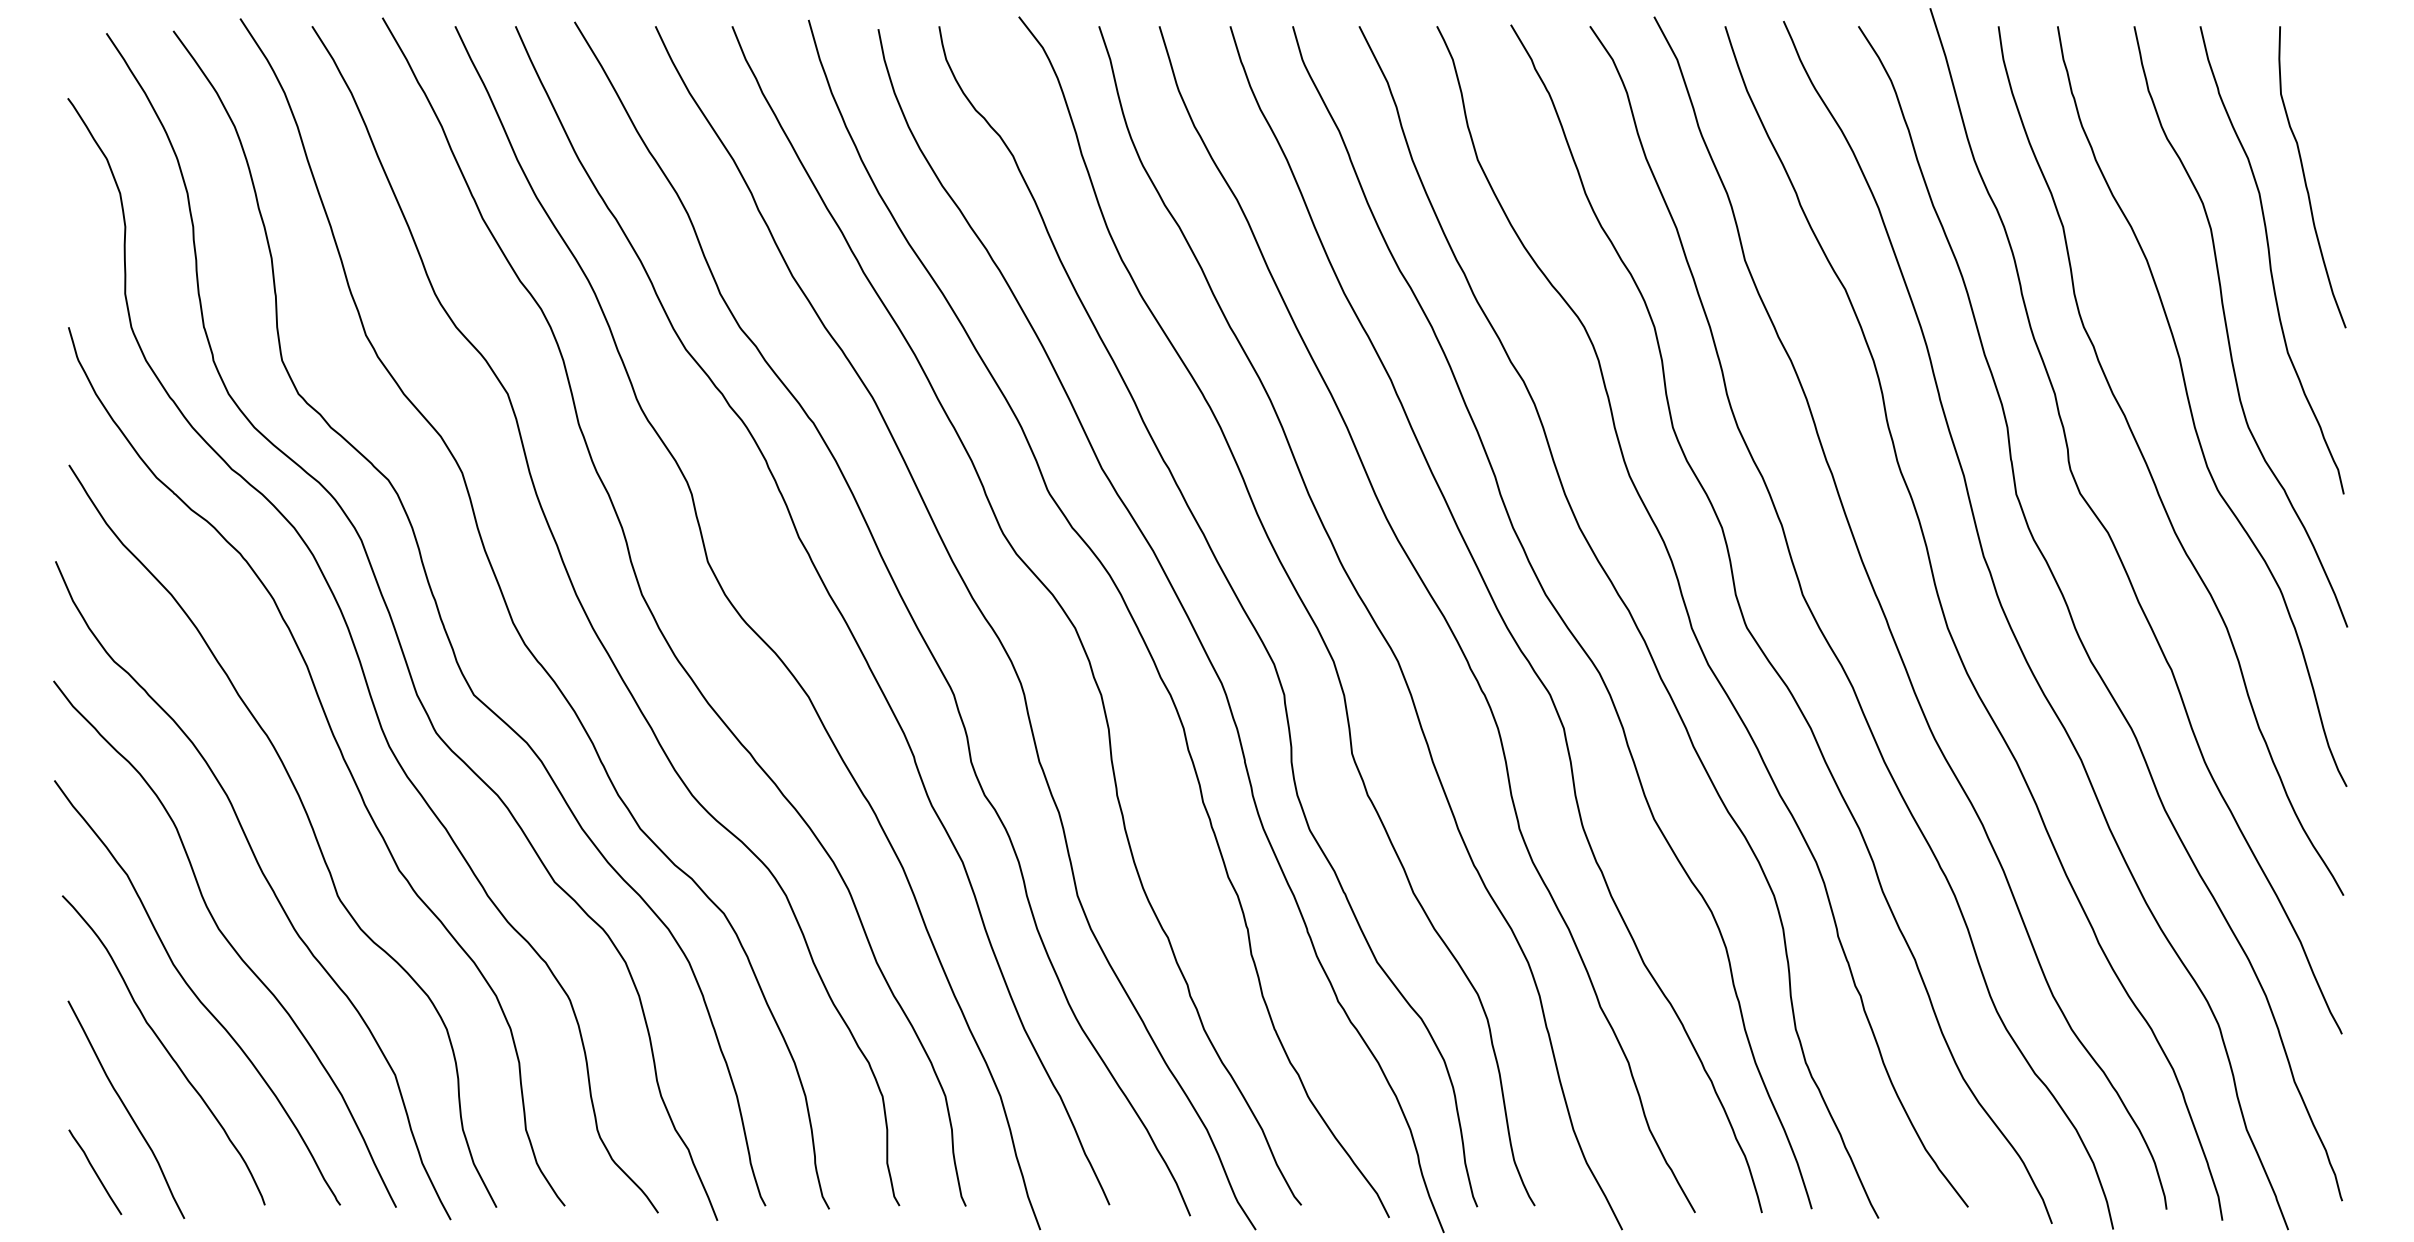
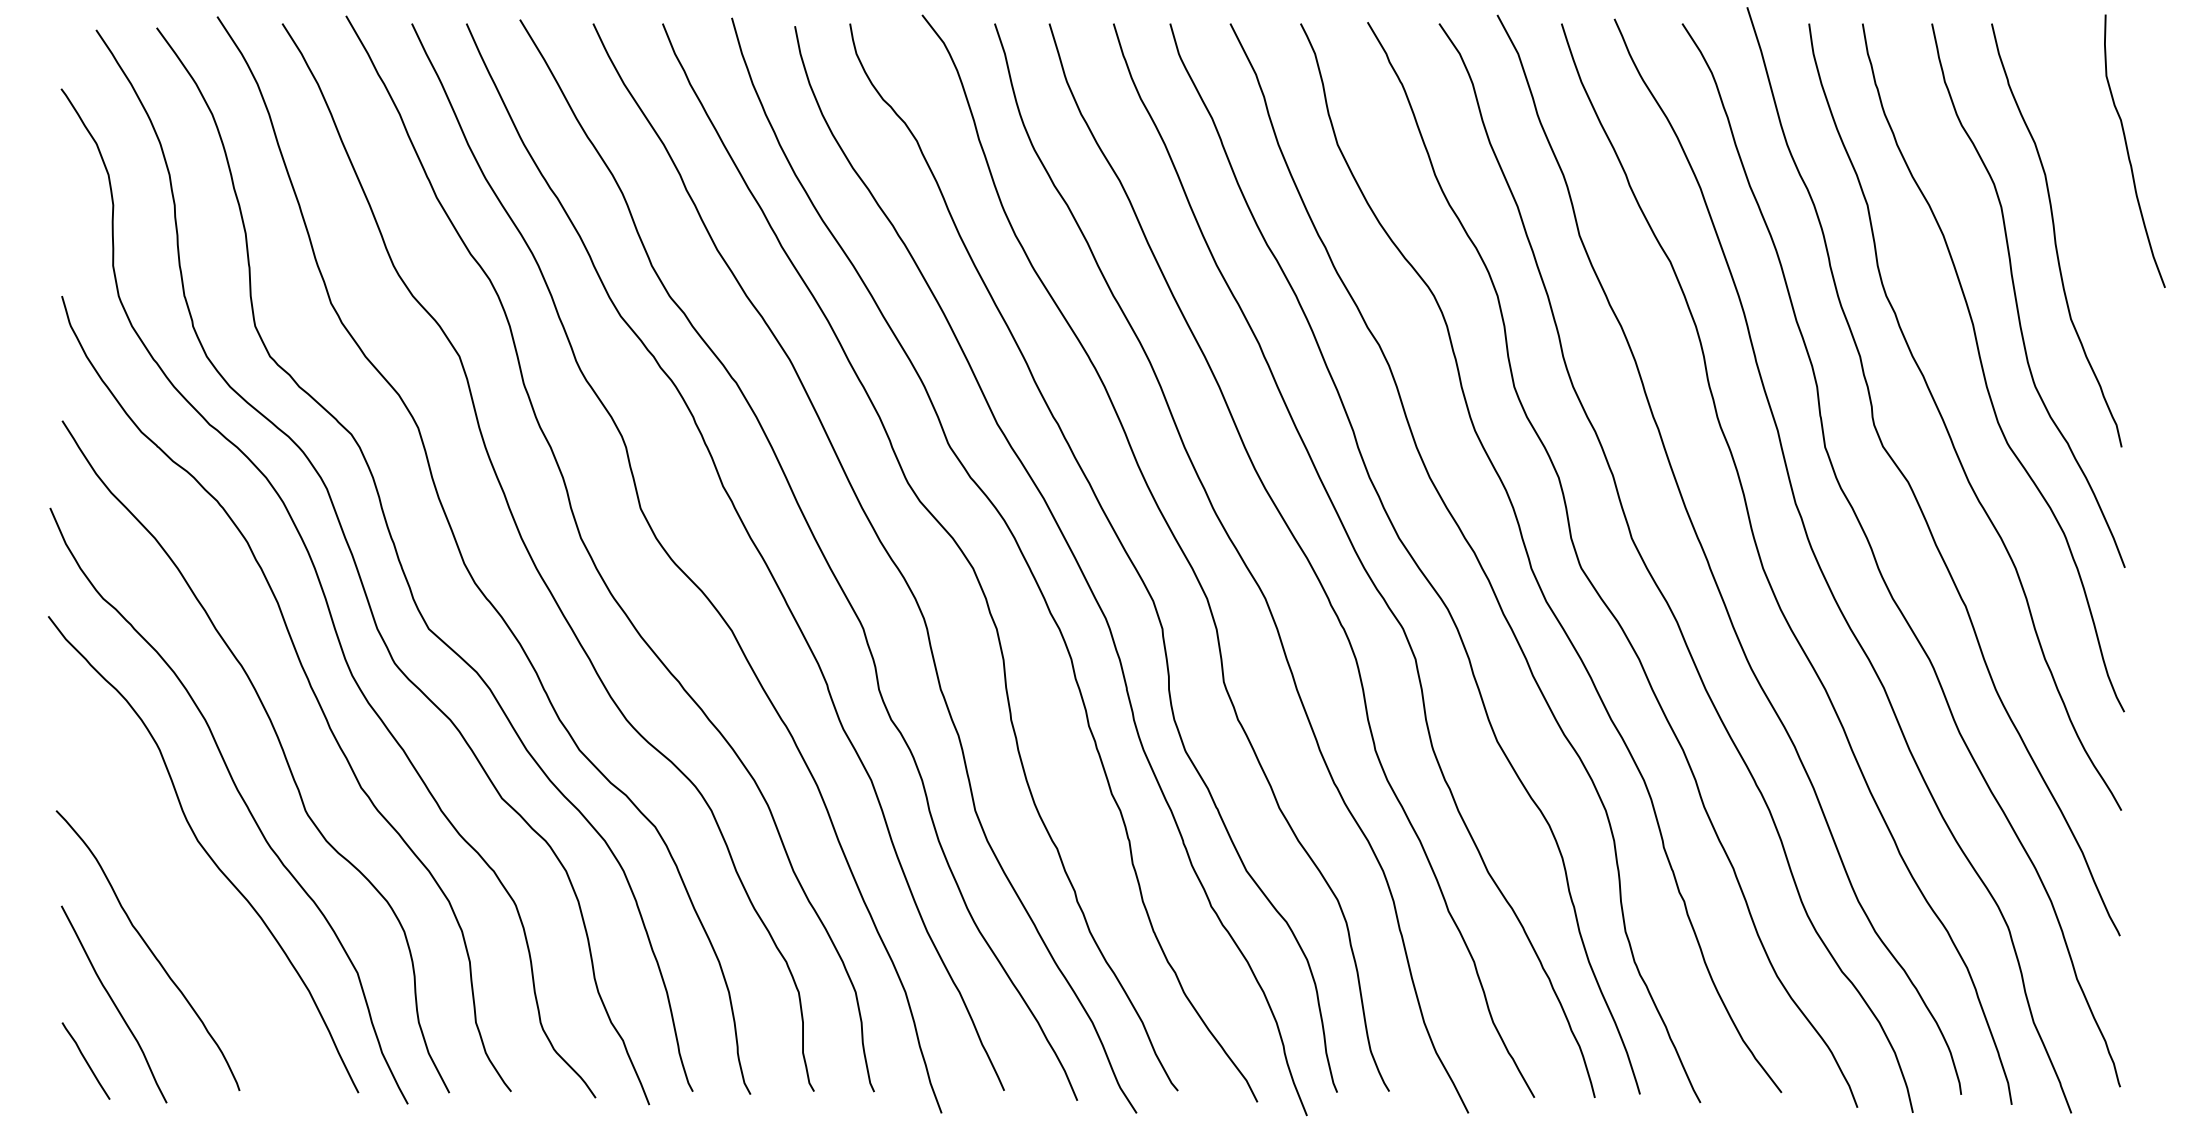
curve: (2305, 177) -> (2128, 151), moved
curve: (195, 993) -> (176, 899), removed

